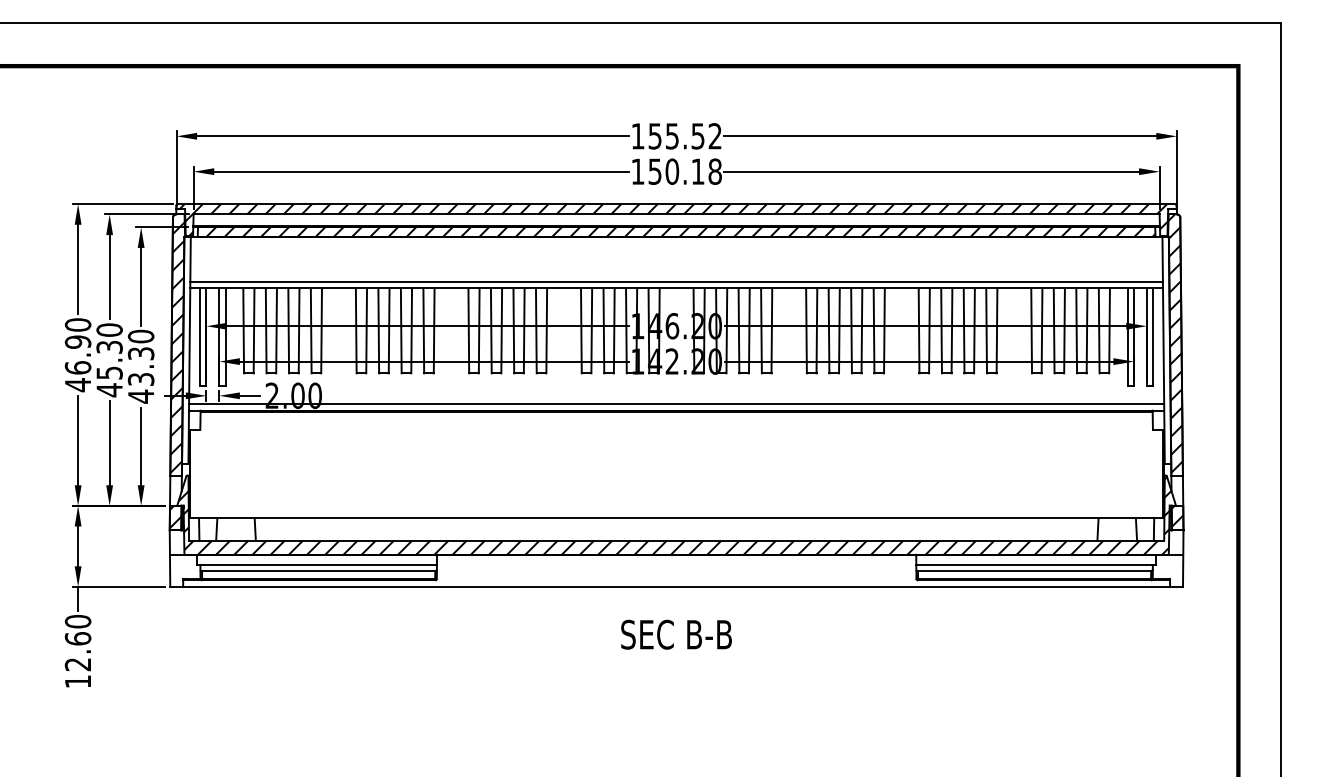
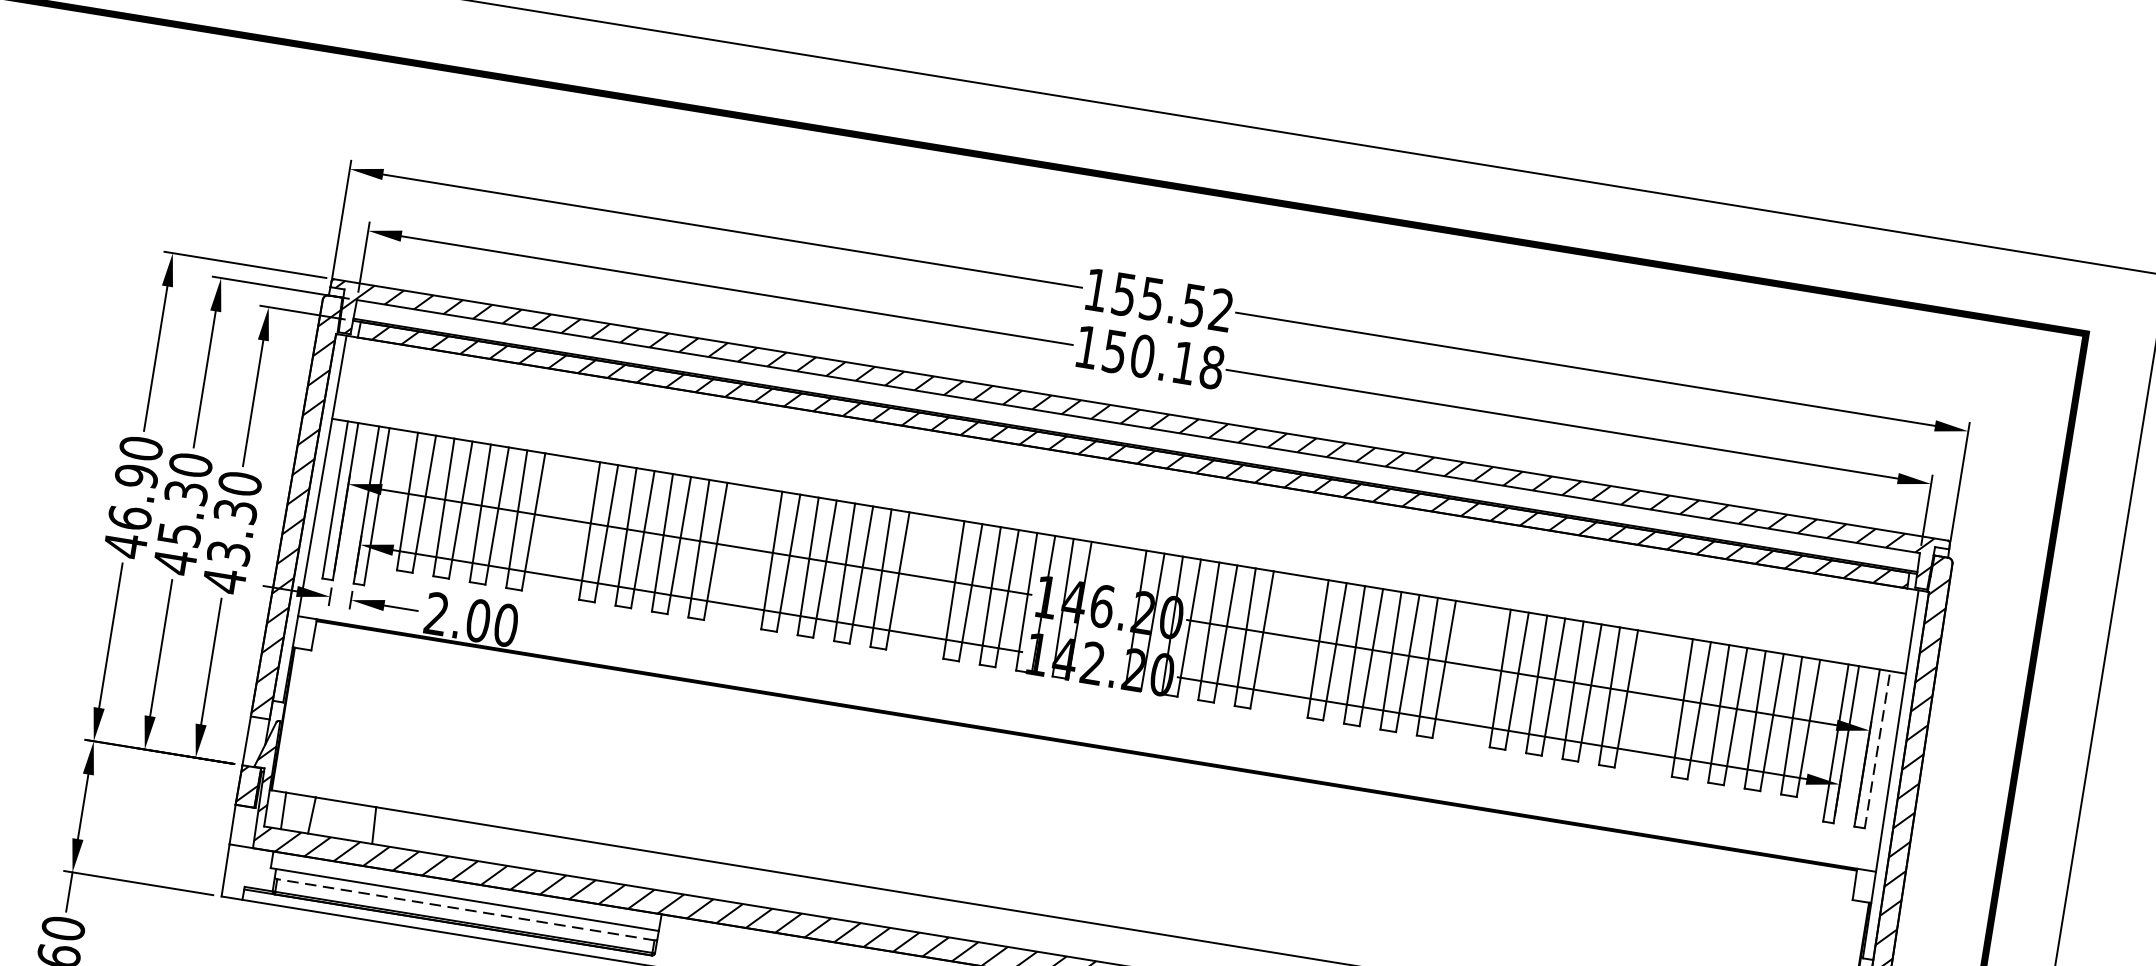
line: (676, 282) -> (1120, 536), removed
line: (1153, 337) -> (1877, 750), solid -> dashed
line: (676, 404) -> (1088, 734), removed
line: (318, 571) -> (465, 910), solid -> dashed

